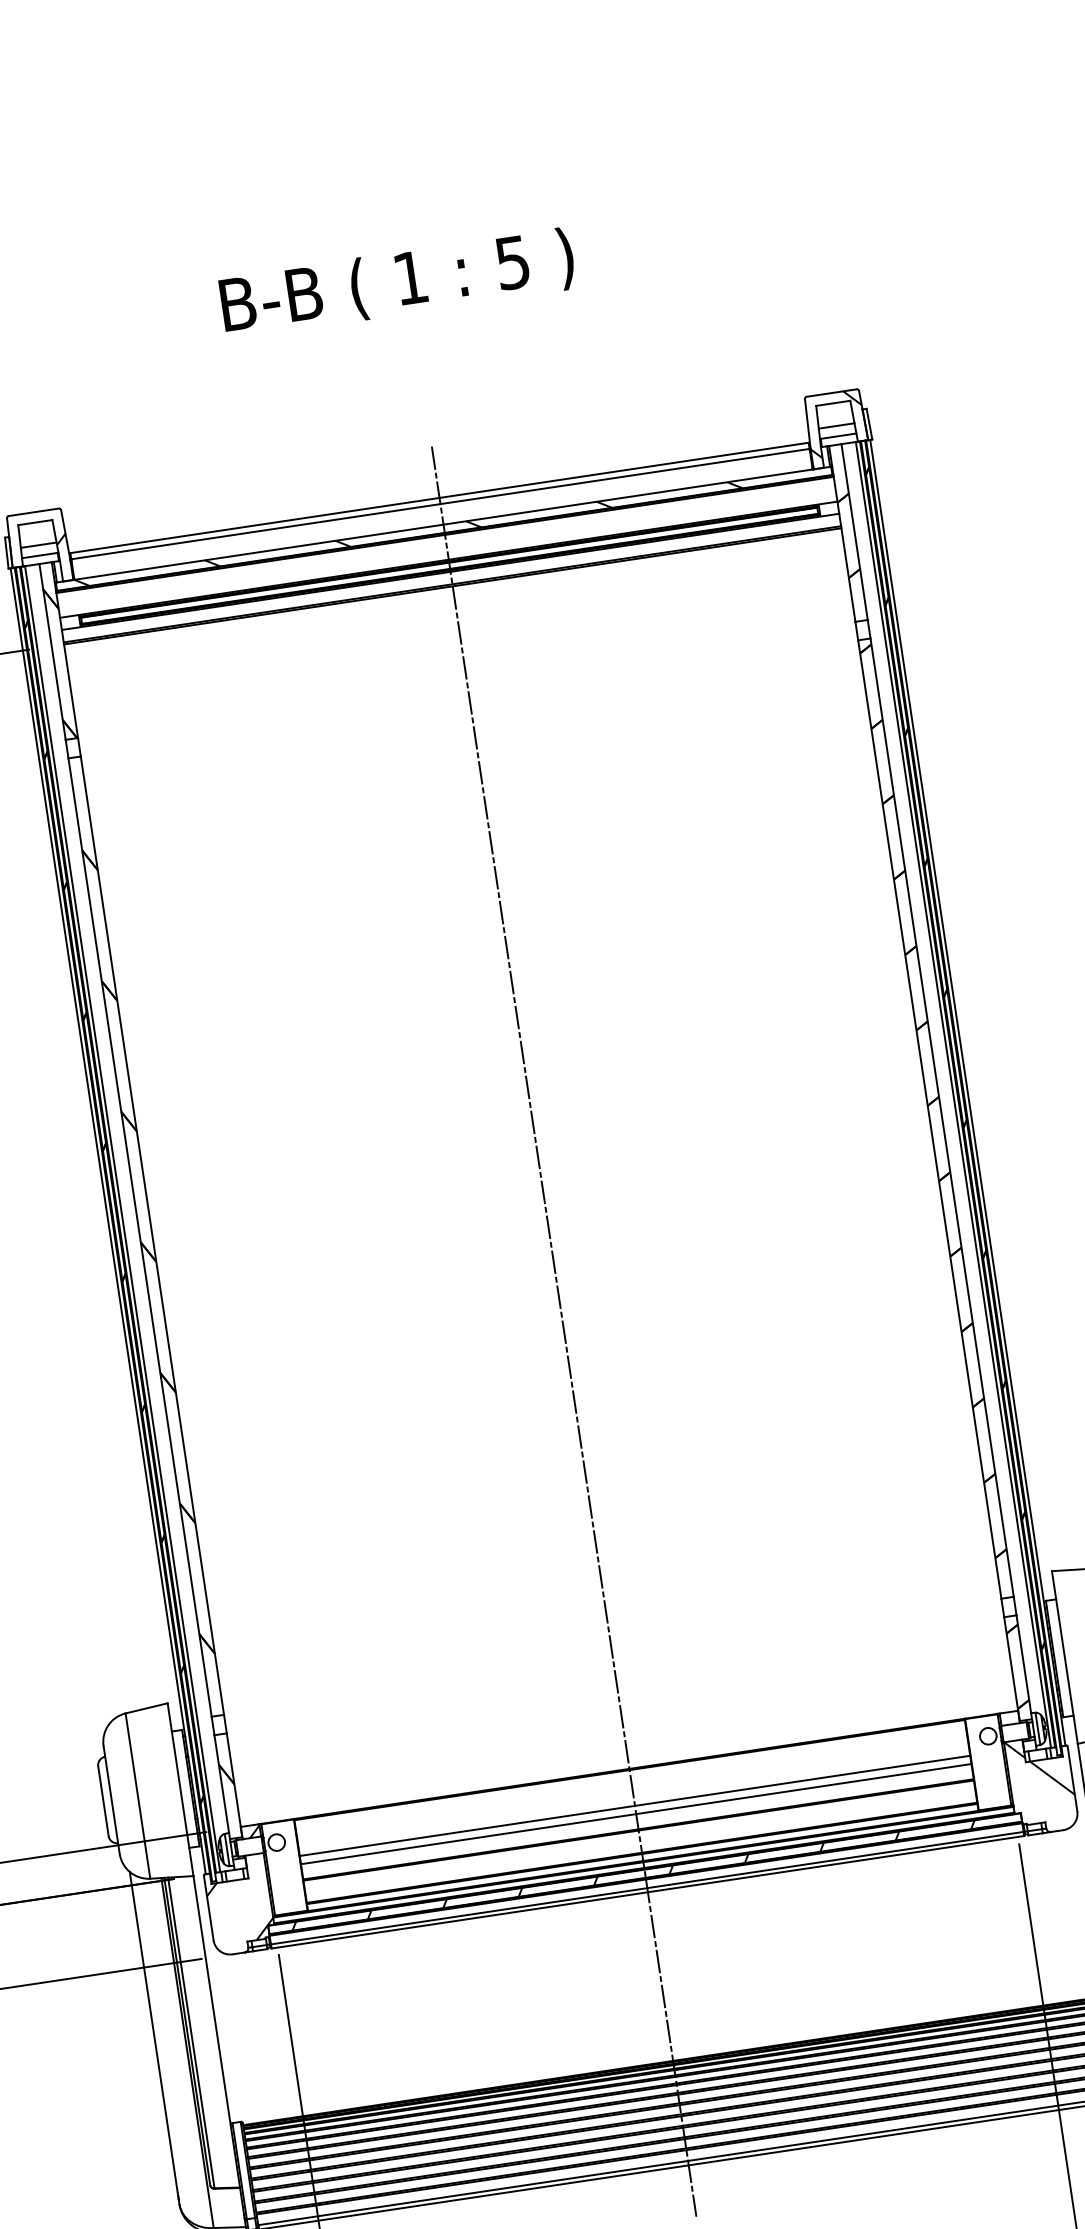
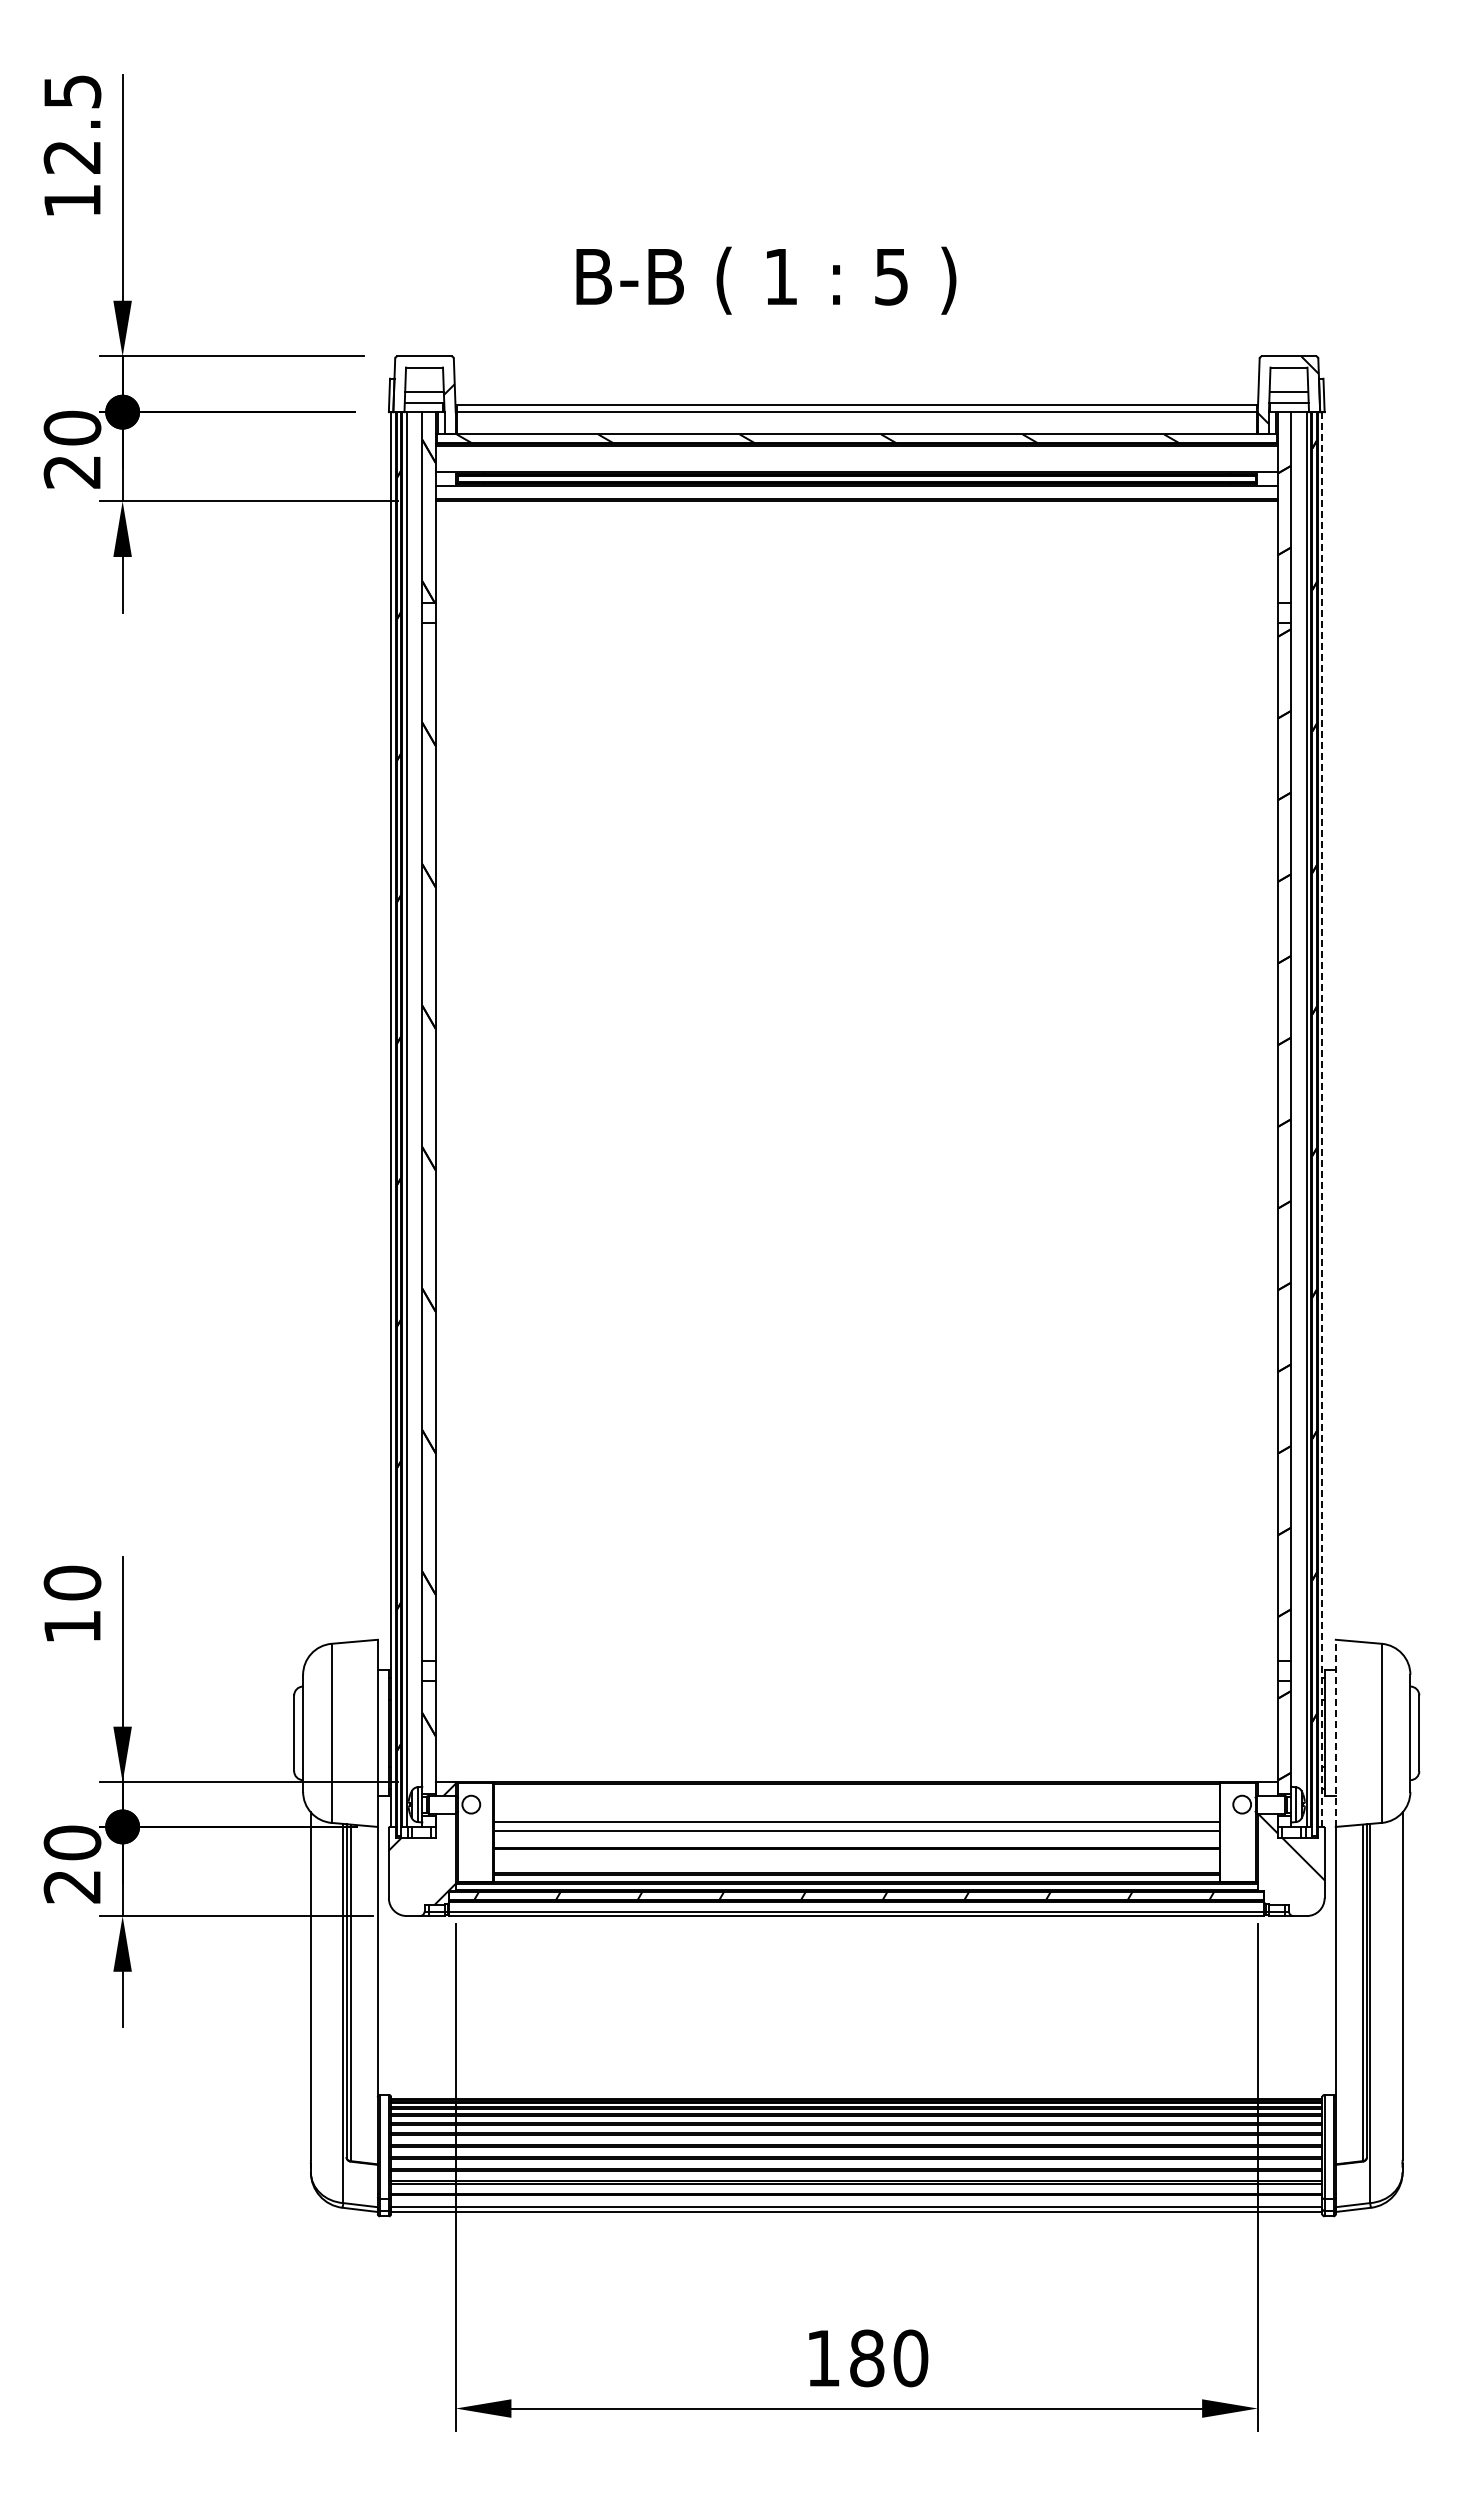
text: (397, 283) -> (766, 280), moved
line: (967, 1092) -> (1322, 1119), solid -> dashed
line: (563, 1331) -> (856, 1308), removed
line: (1064, 1657) -> (1335, 1733), solid -> dashed

